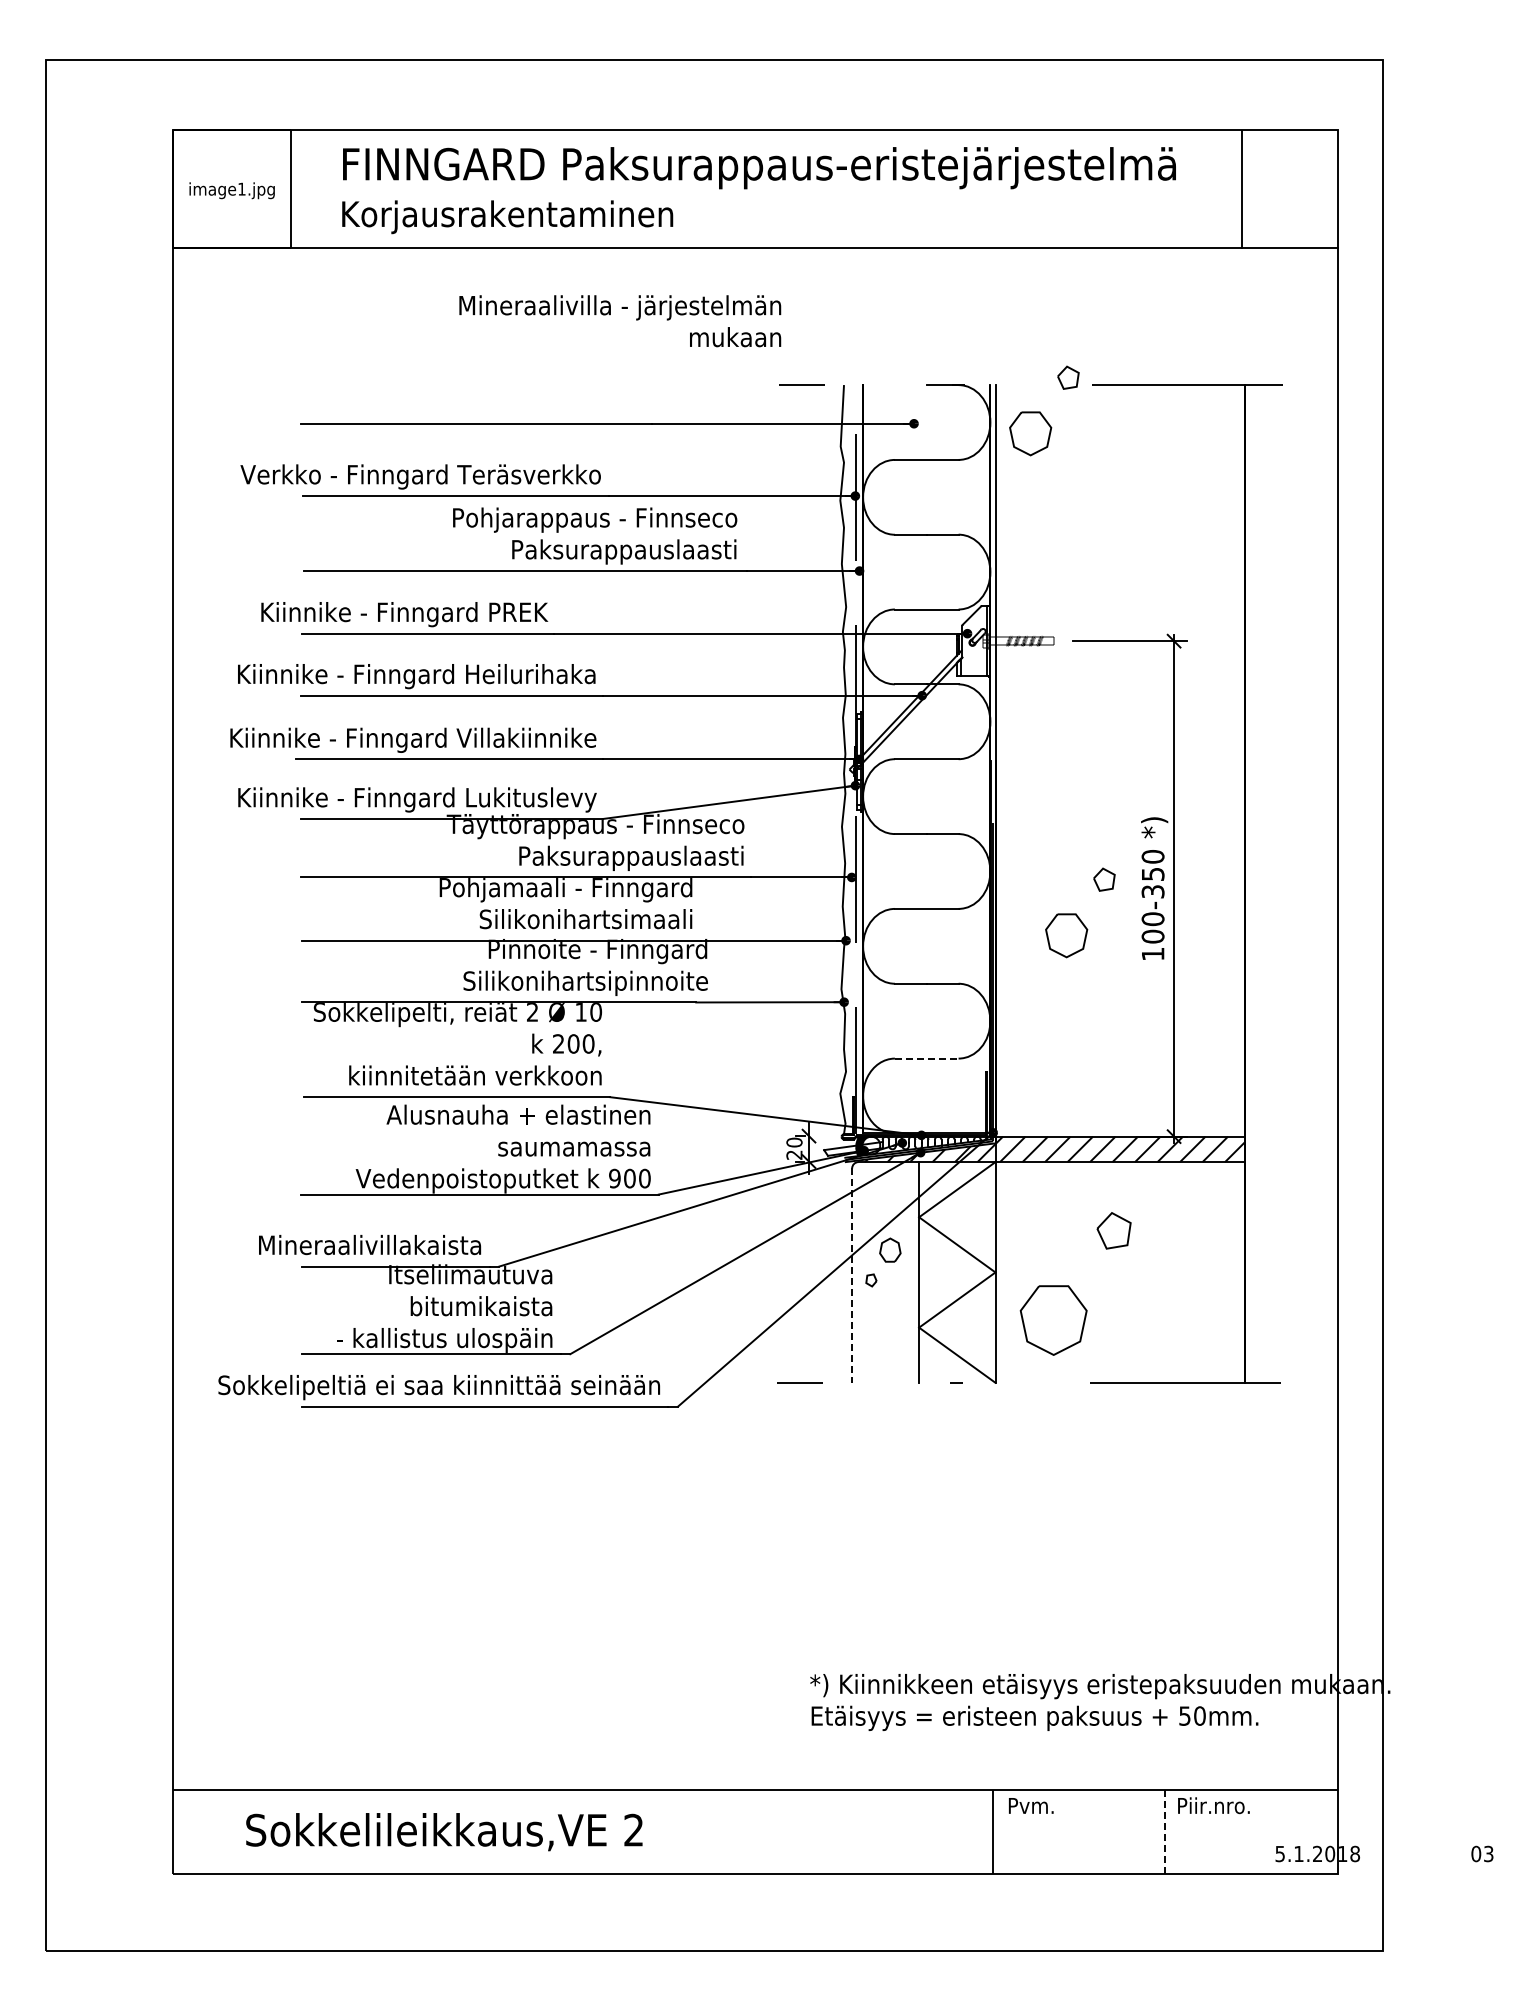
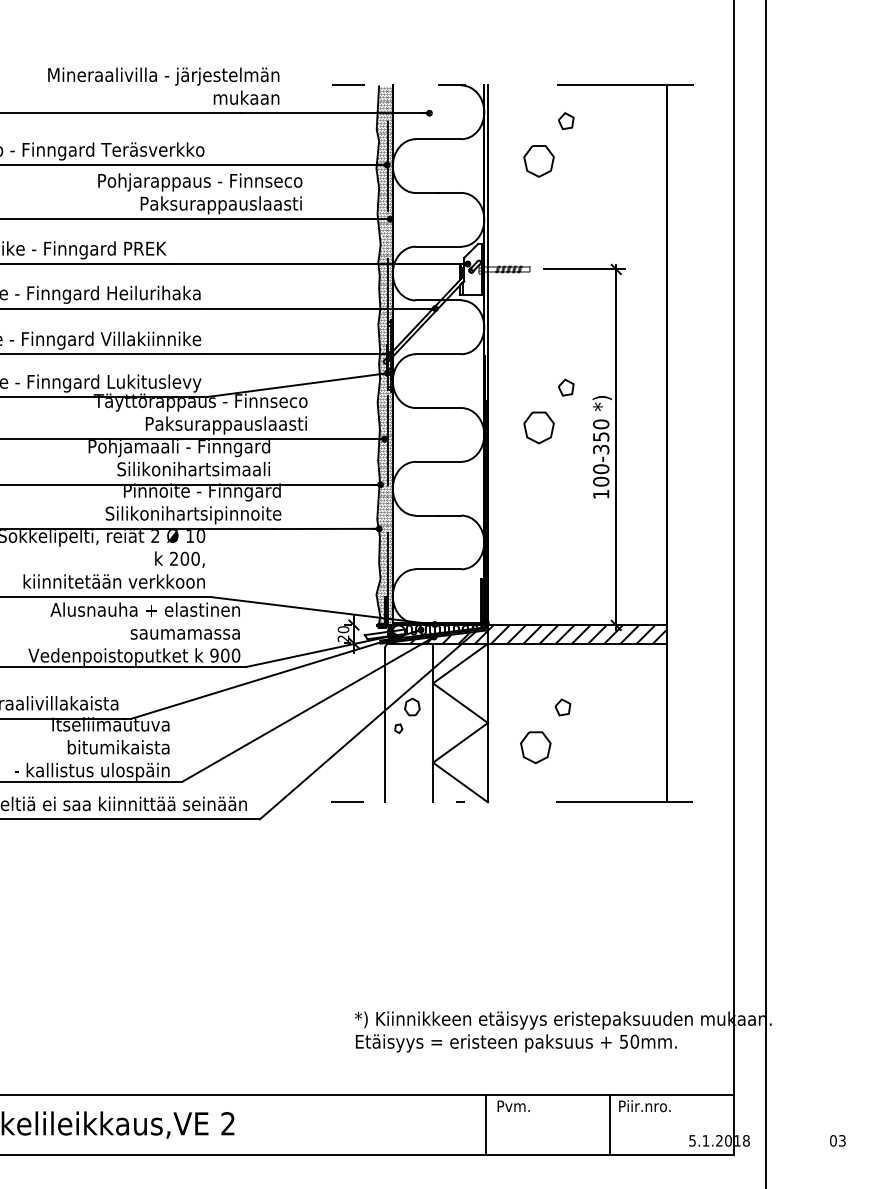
text: (620, 321) -> (163, 86), moved
part: (1044, 410) -> (549, 144), moved
hatch: (850, 760) -> (383, 355), added
part: (1080, 912) -> (549, 411), moved
line: (926, 1058) -> (438, 569), dashed -> solid
line: (852, 1276) -> (385, 725), dashed -> solid
part: (1075, 1283) -> (545, 730), size x0.62
line: (1165, 1832) -> (610, 1125), dashed -> solid

